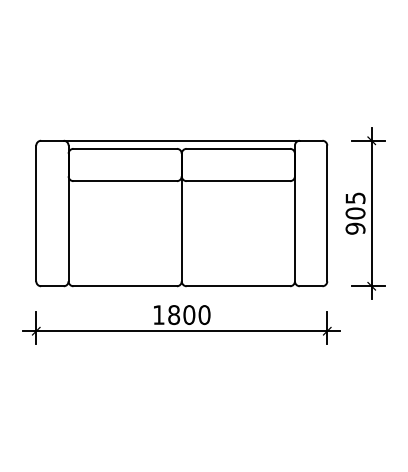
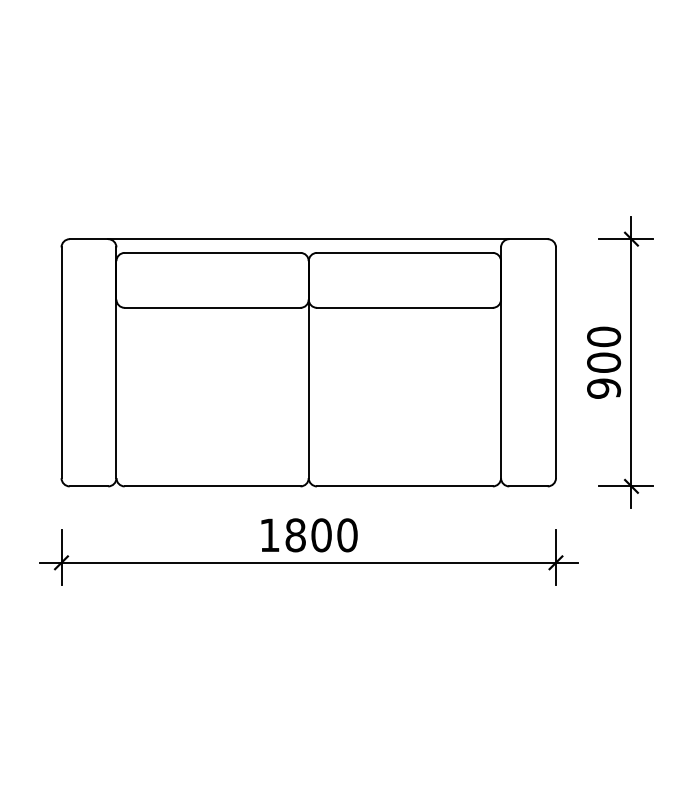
text: (355, 198) -> (603, 337), 905 -> 900

